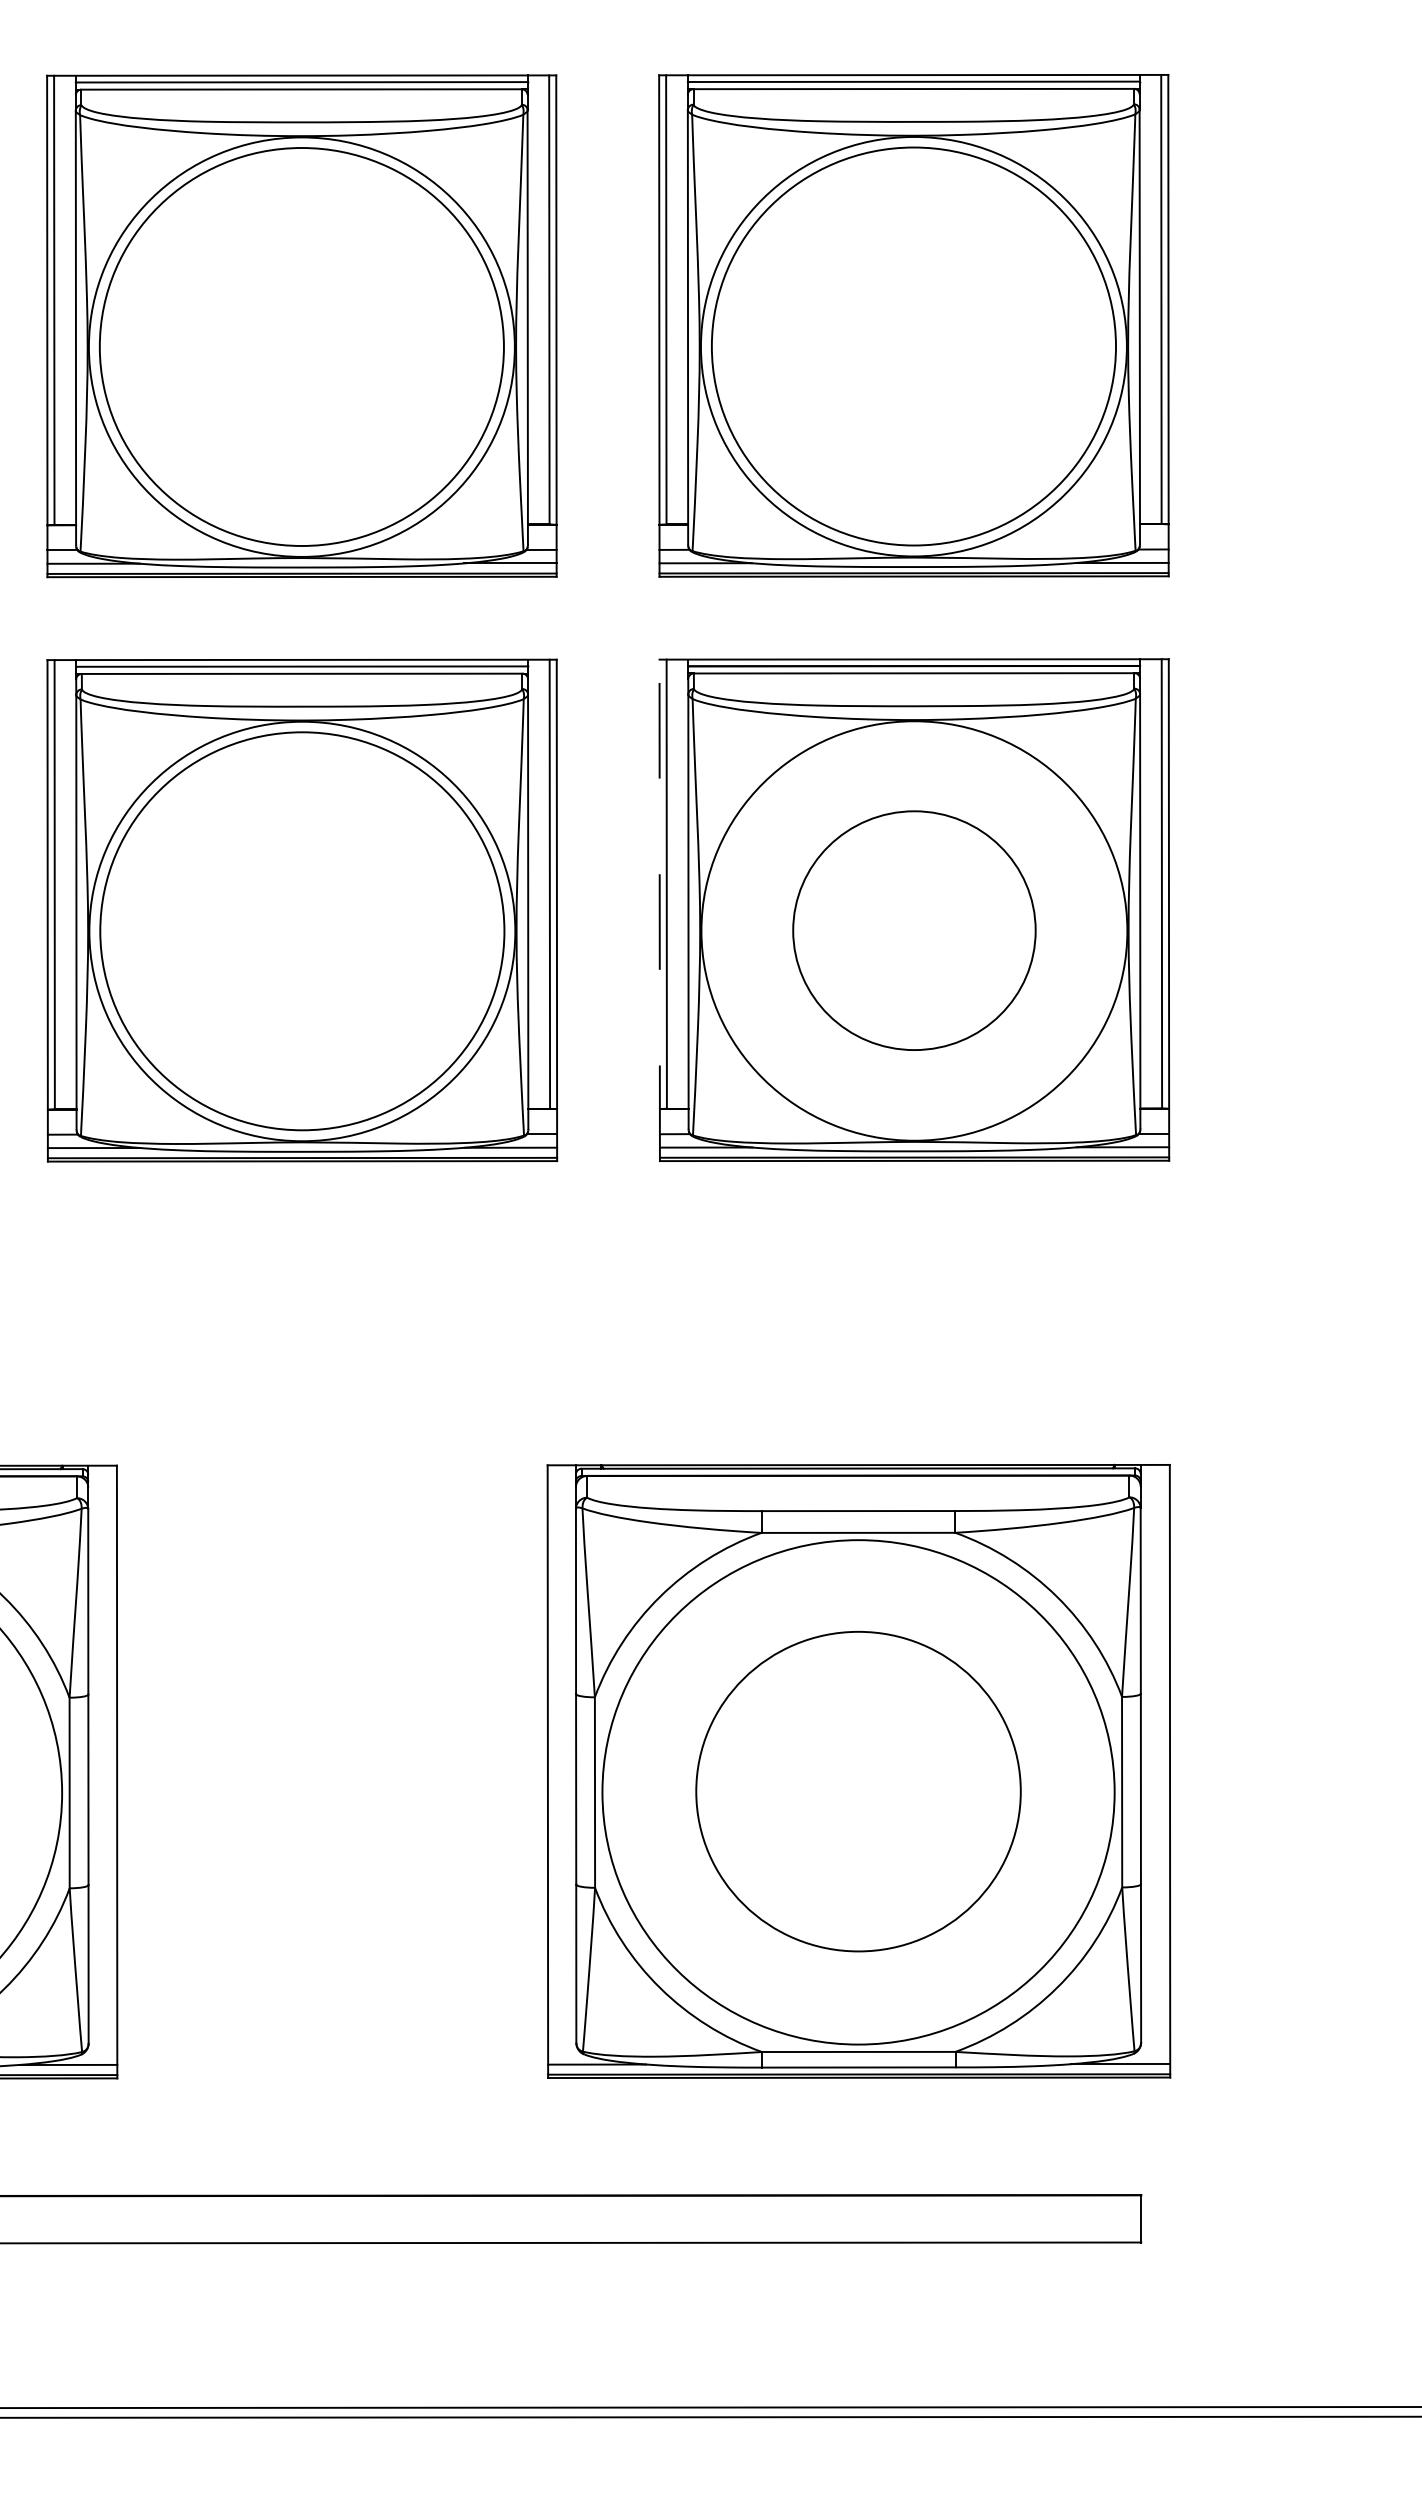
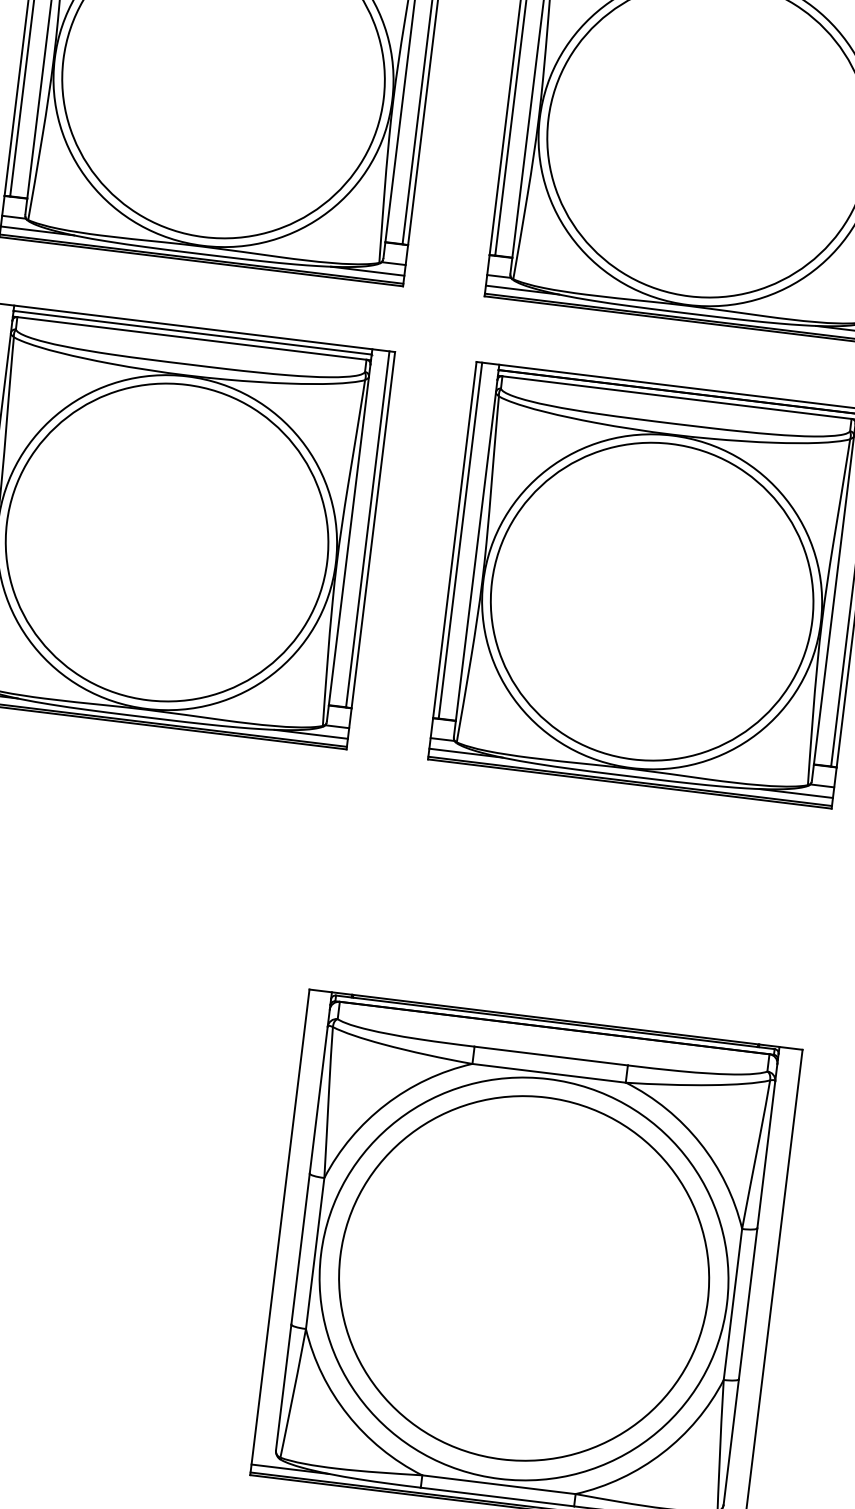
line: (659, 910) -> (452, 560), dashed -> solid
part: (914, 930) -> (652, 601), size x1.67
part: (858, 1791) -> (524, 1278), size x1.43

